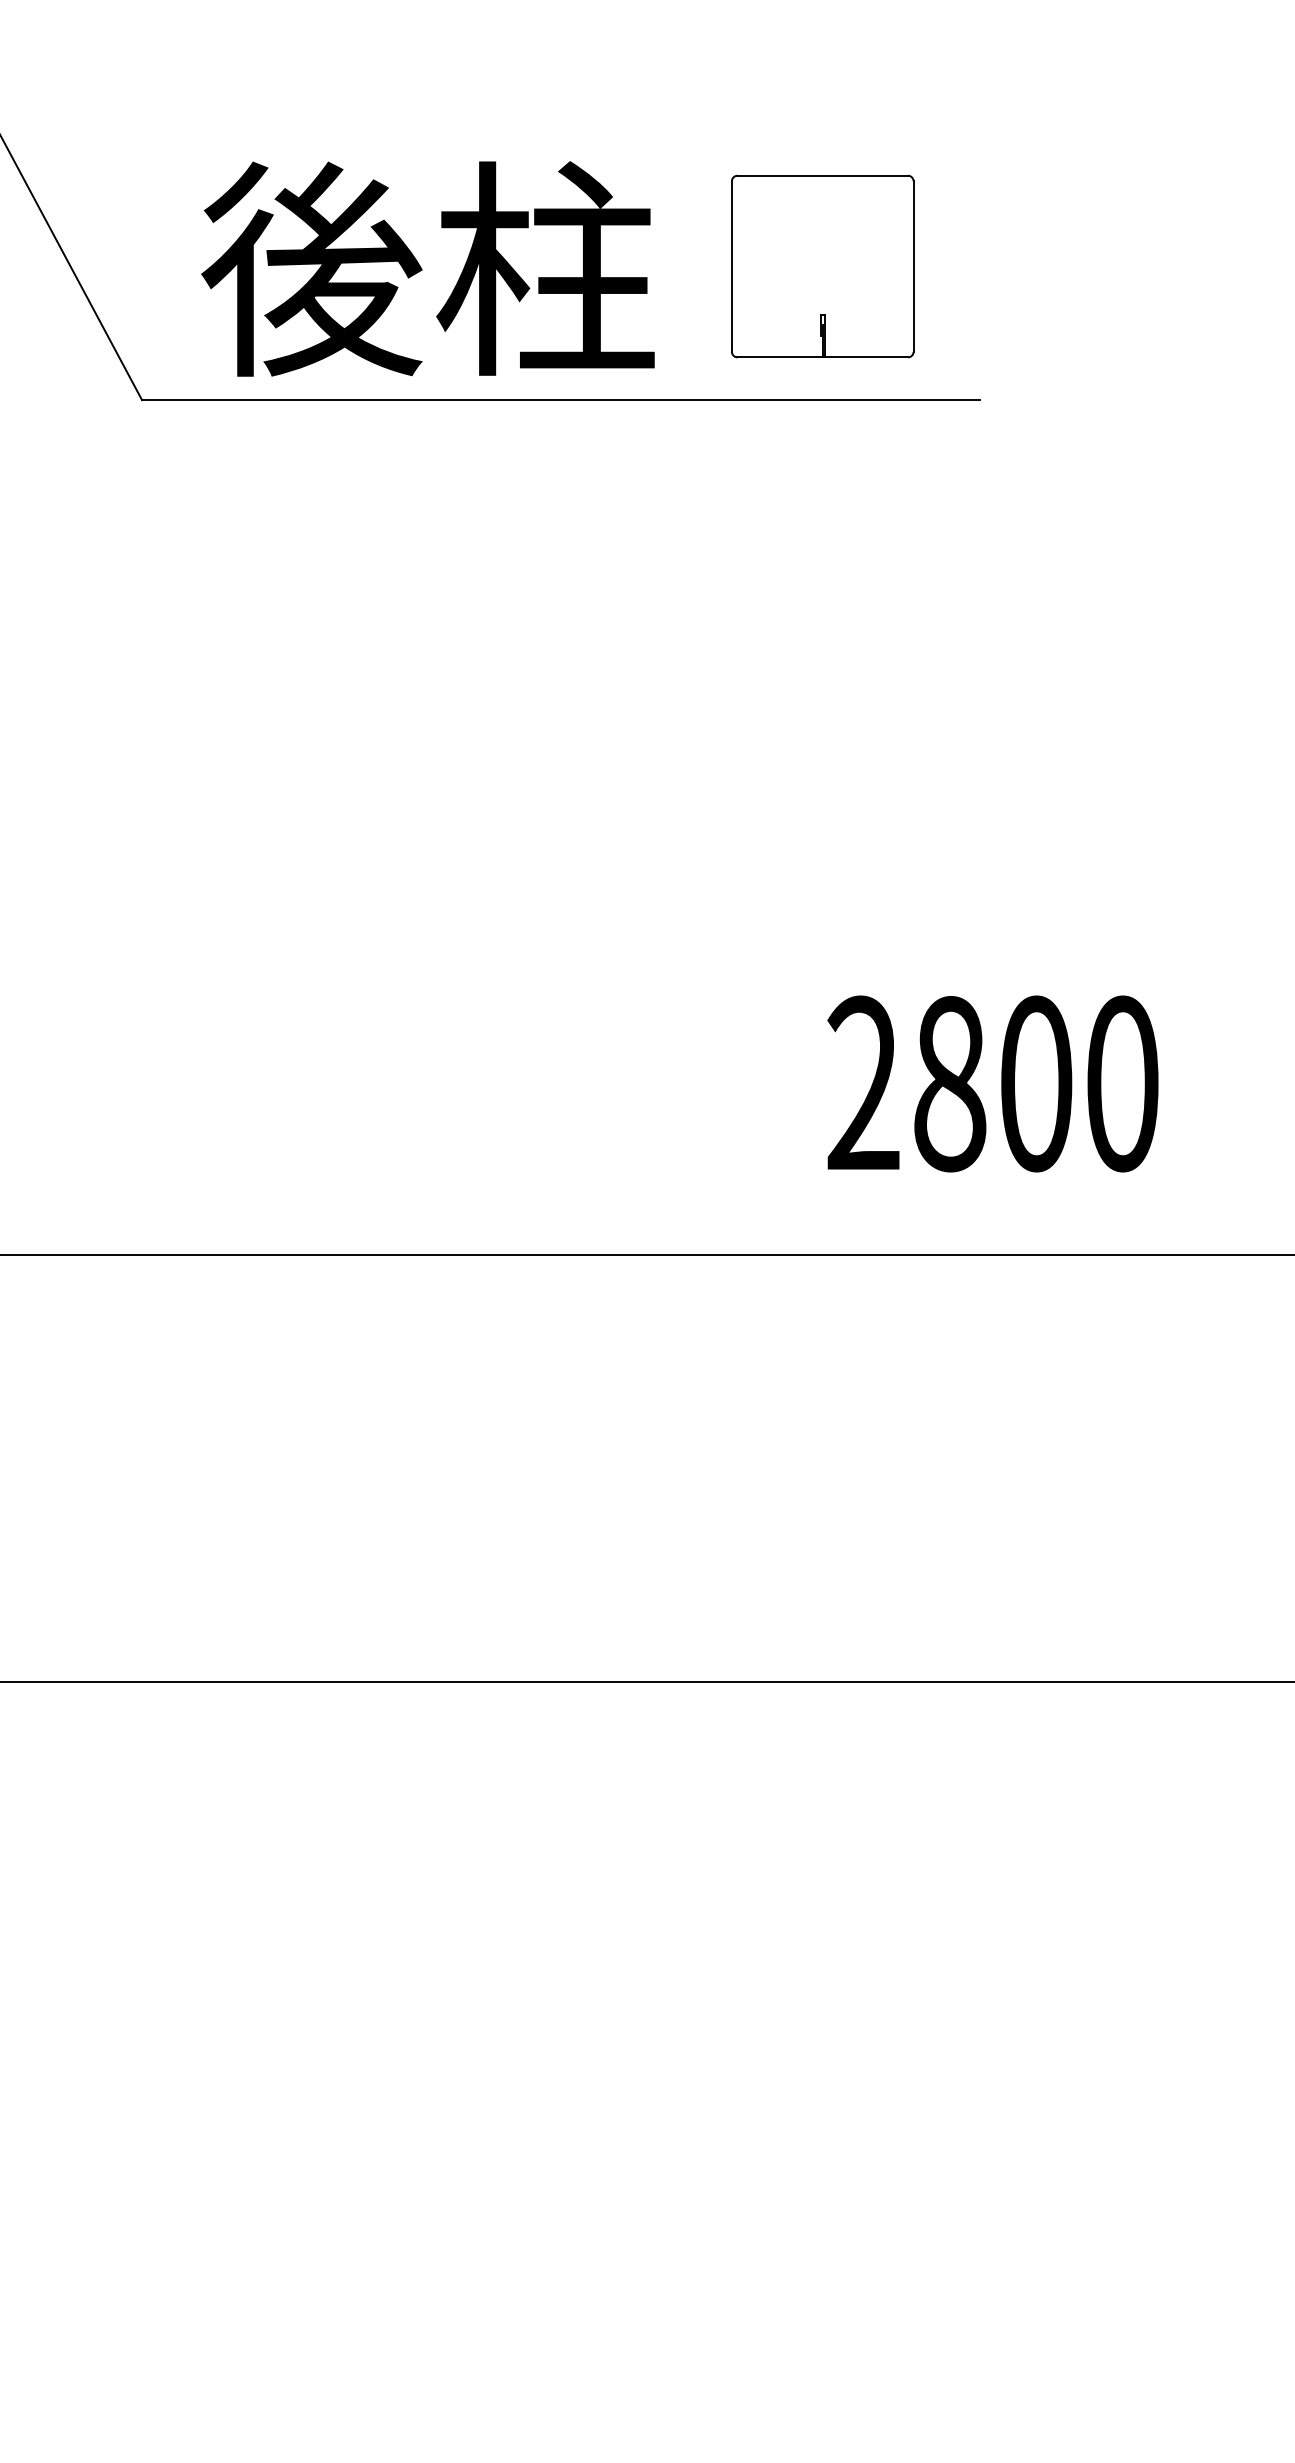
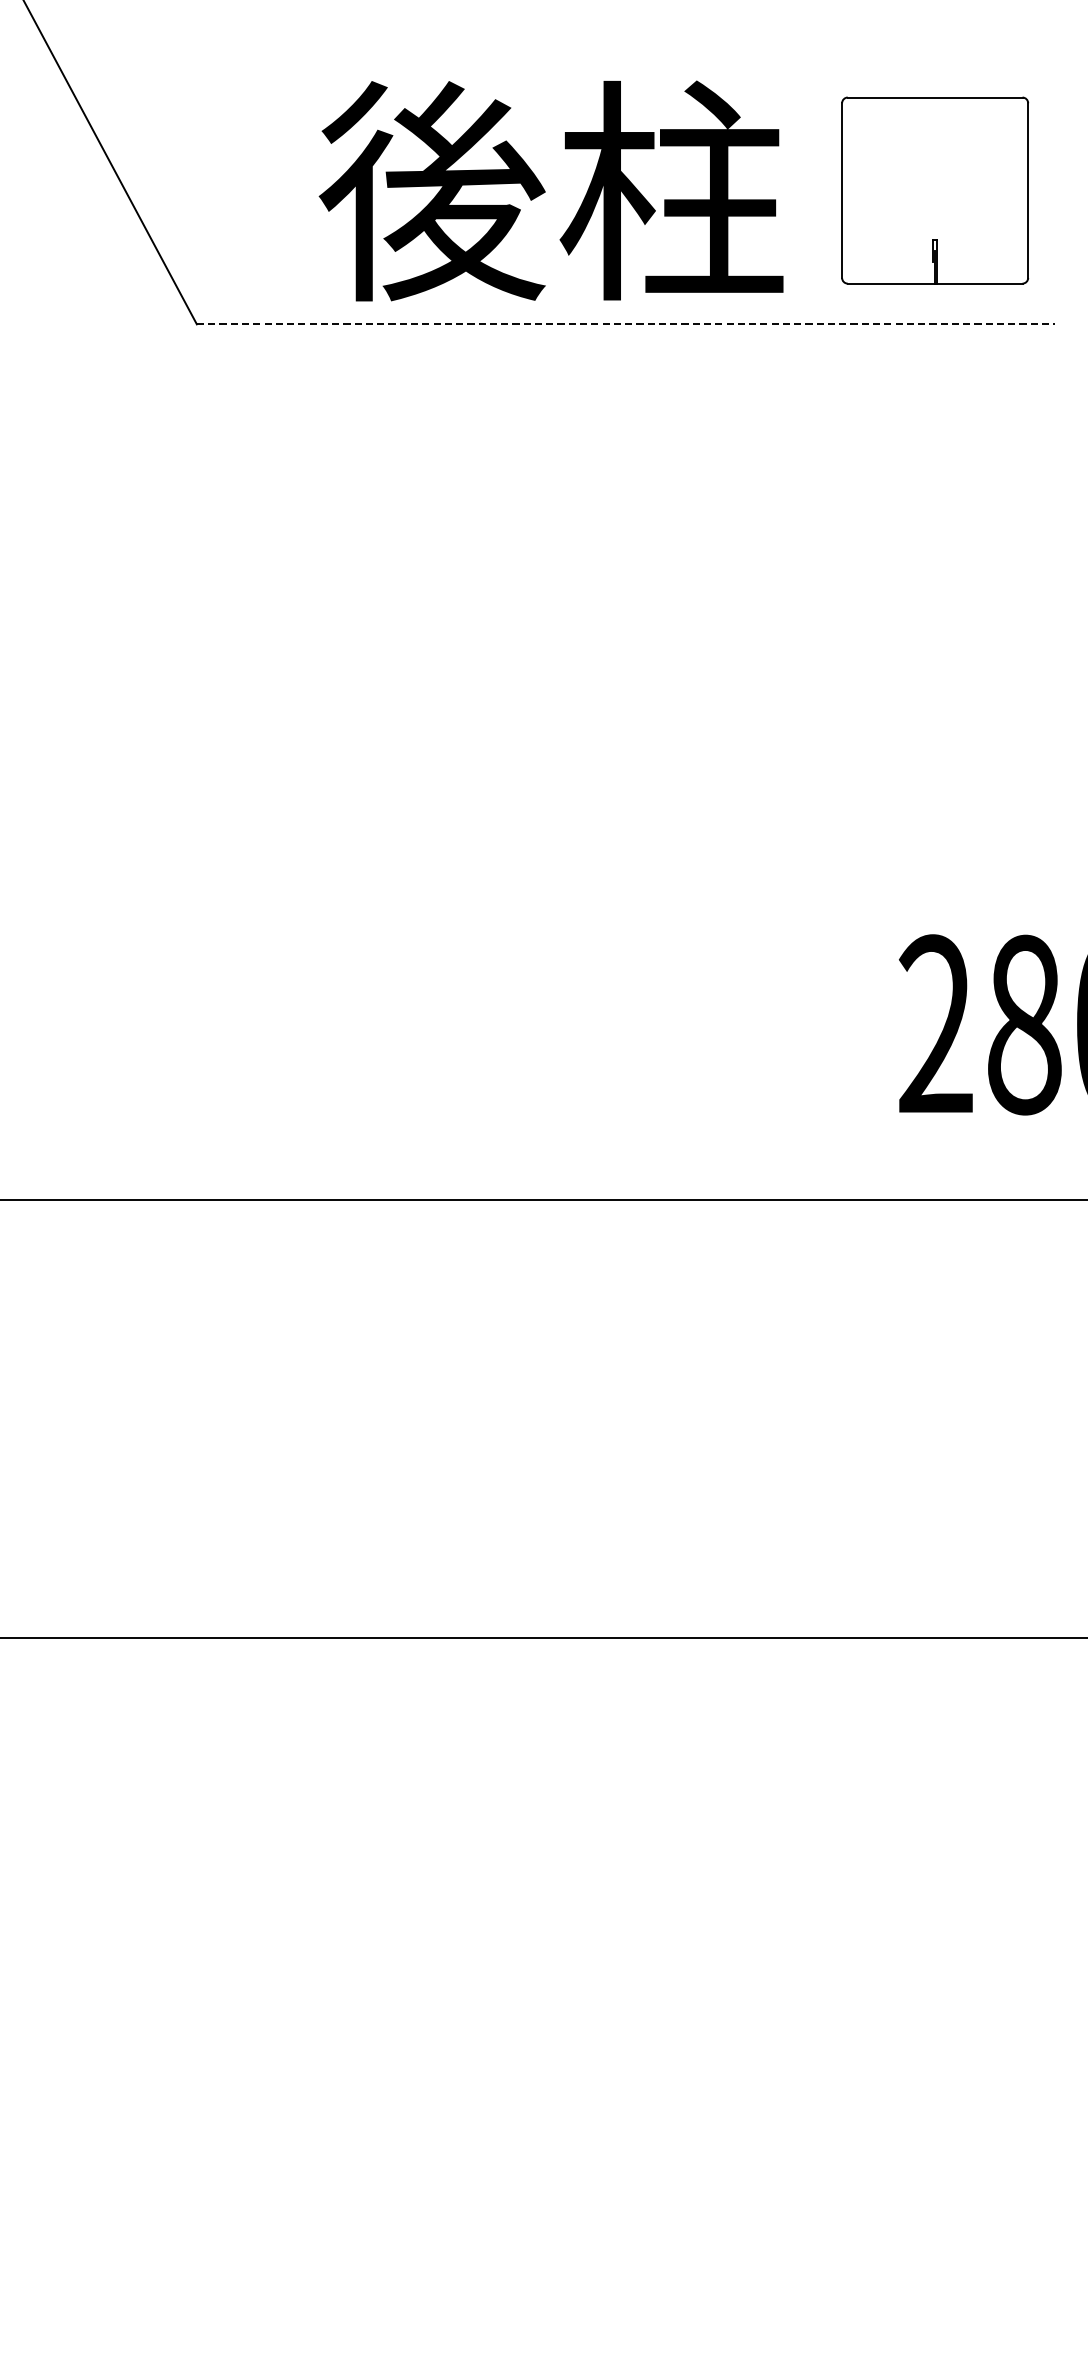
part: (822, 266) -> (934, 190), moved
text: (427, 268) -> (550, 190), moved
line: (560, 400) -> (625, 324), solid -> dashed

